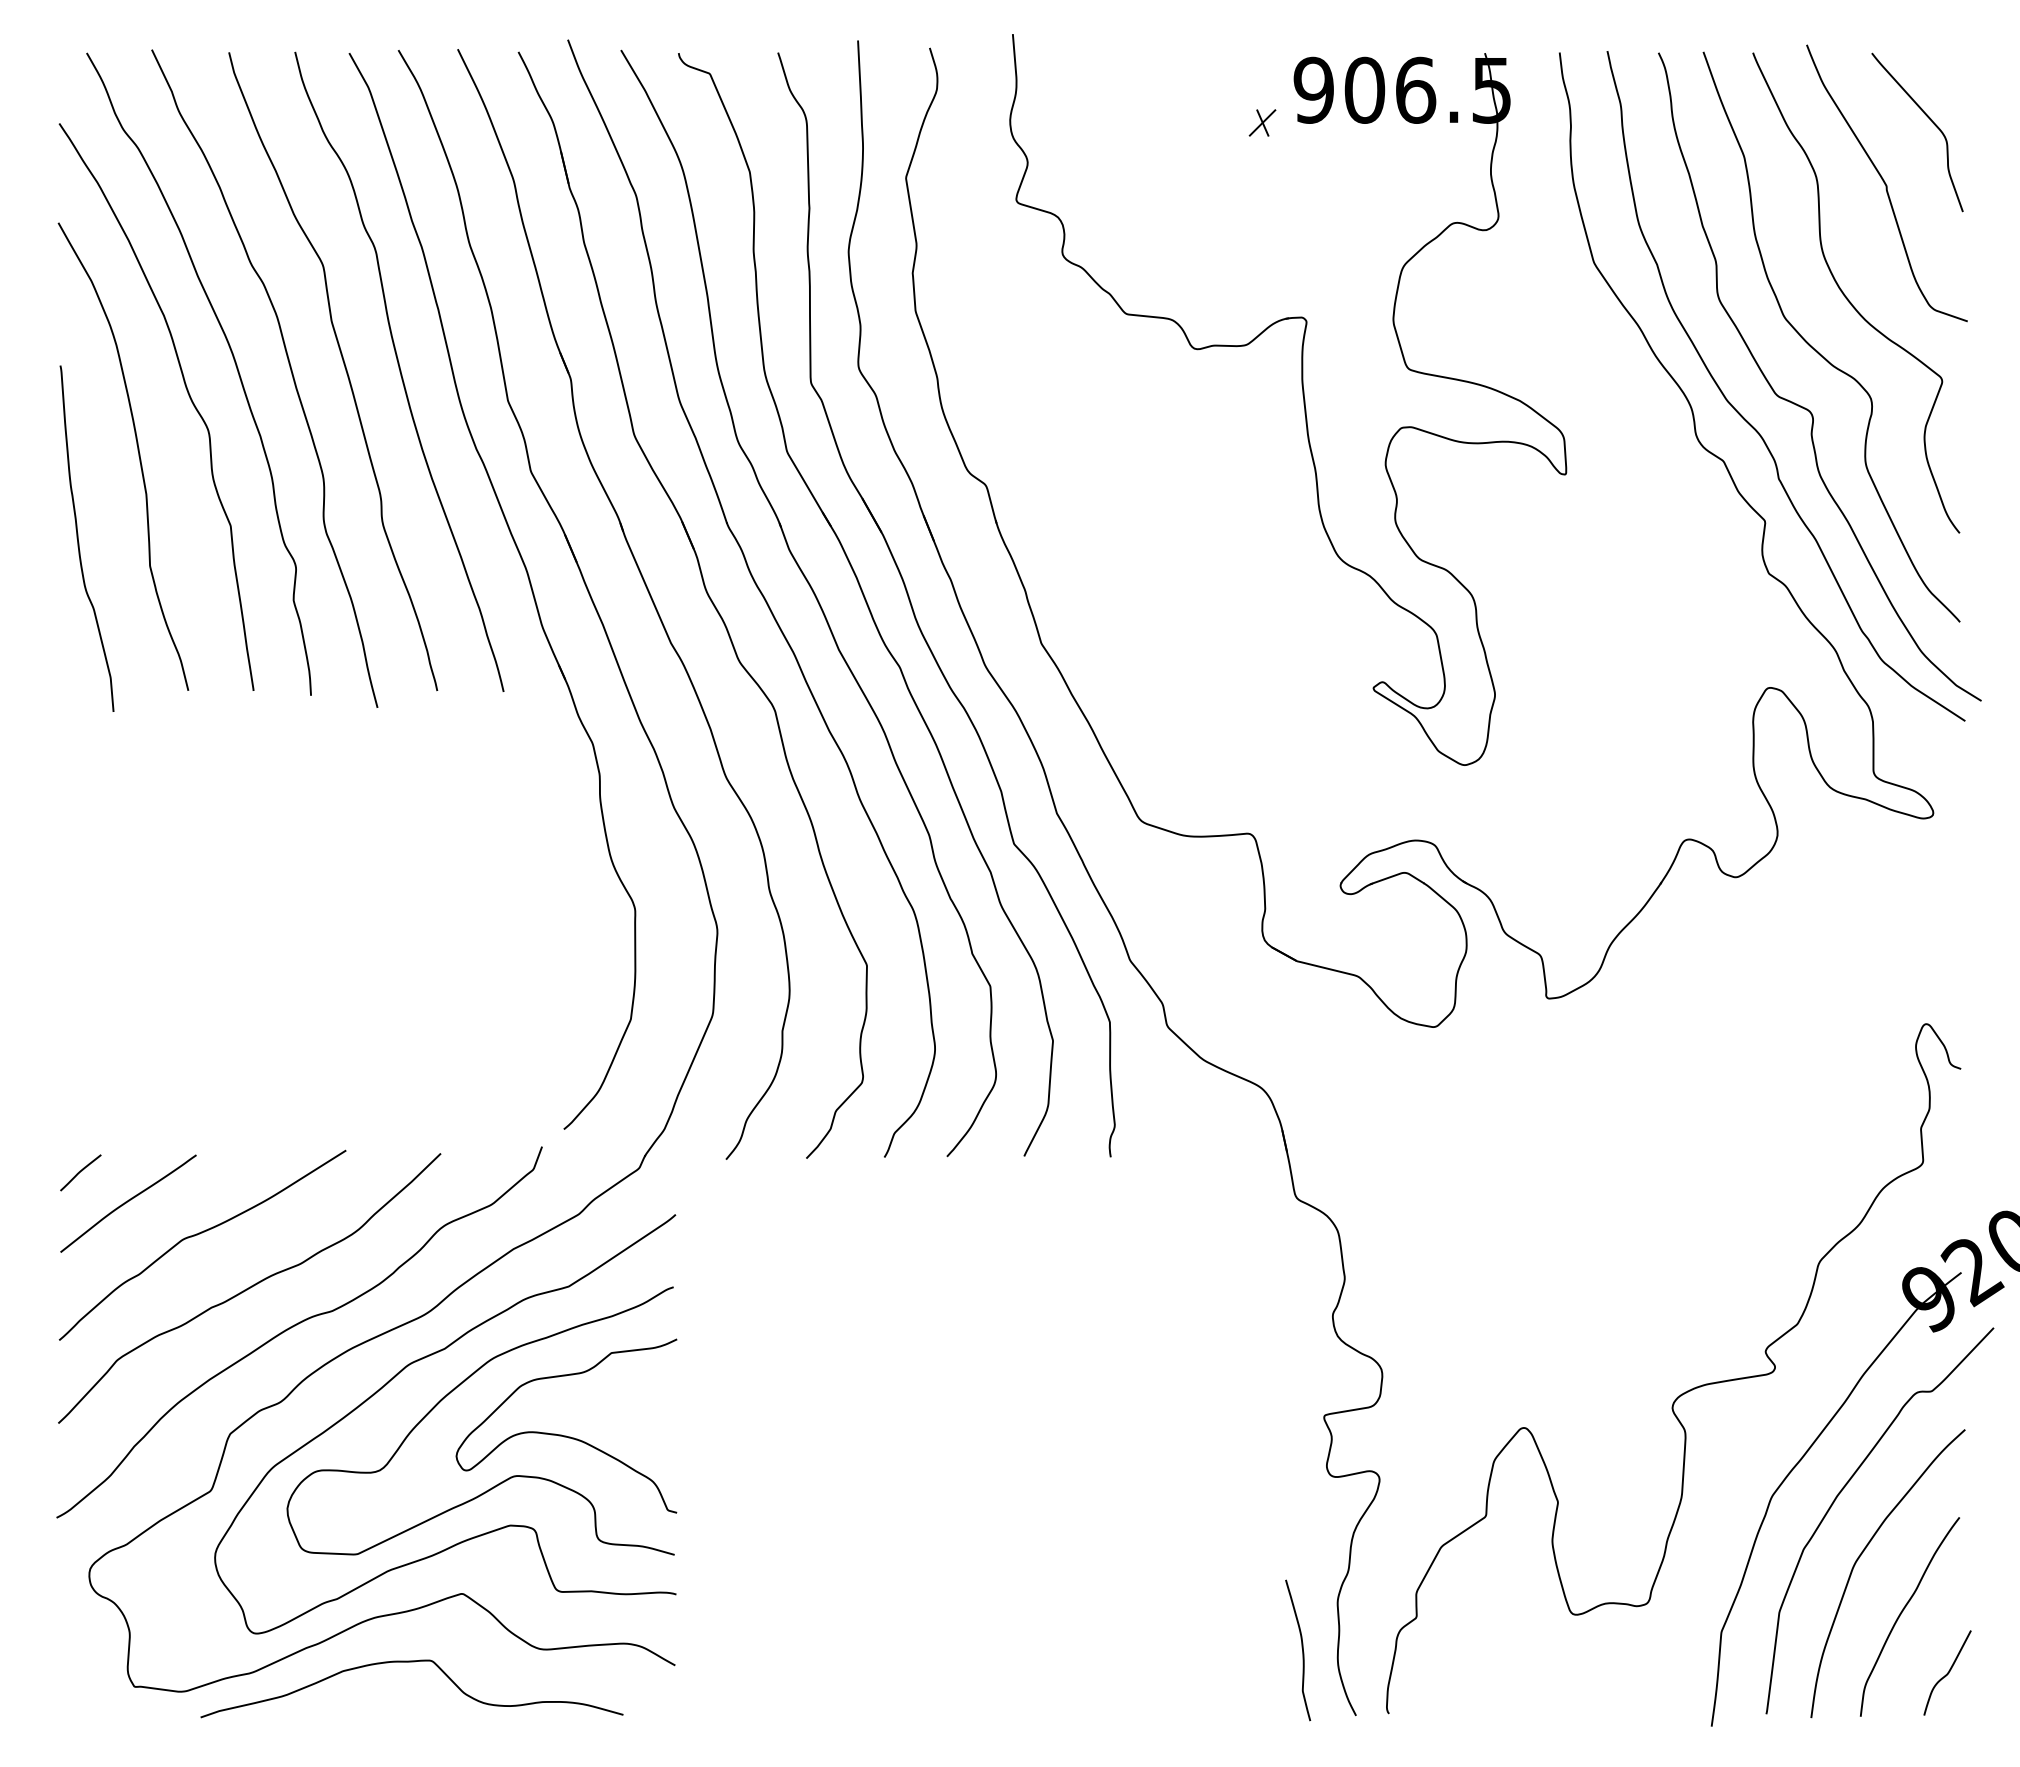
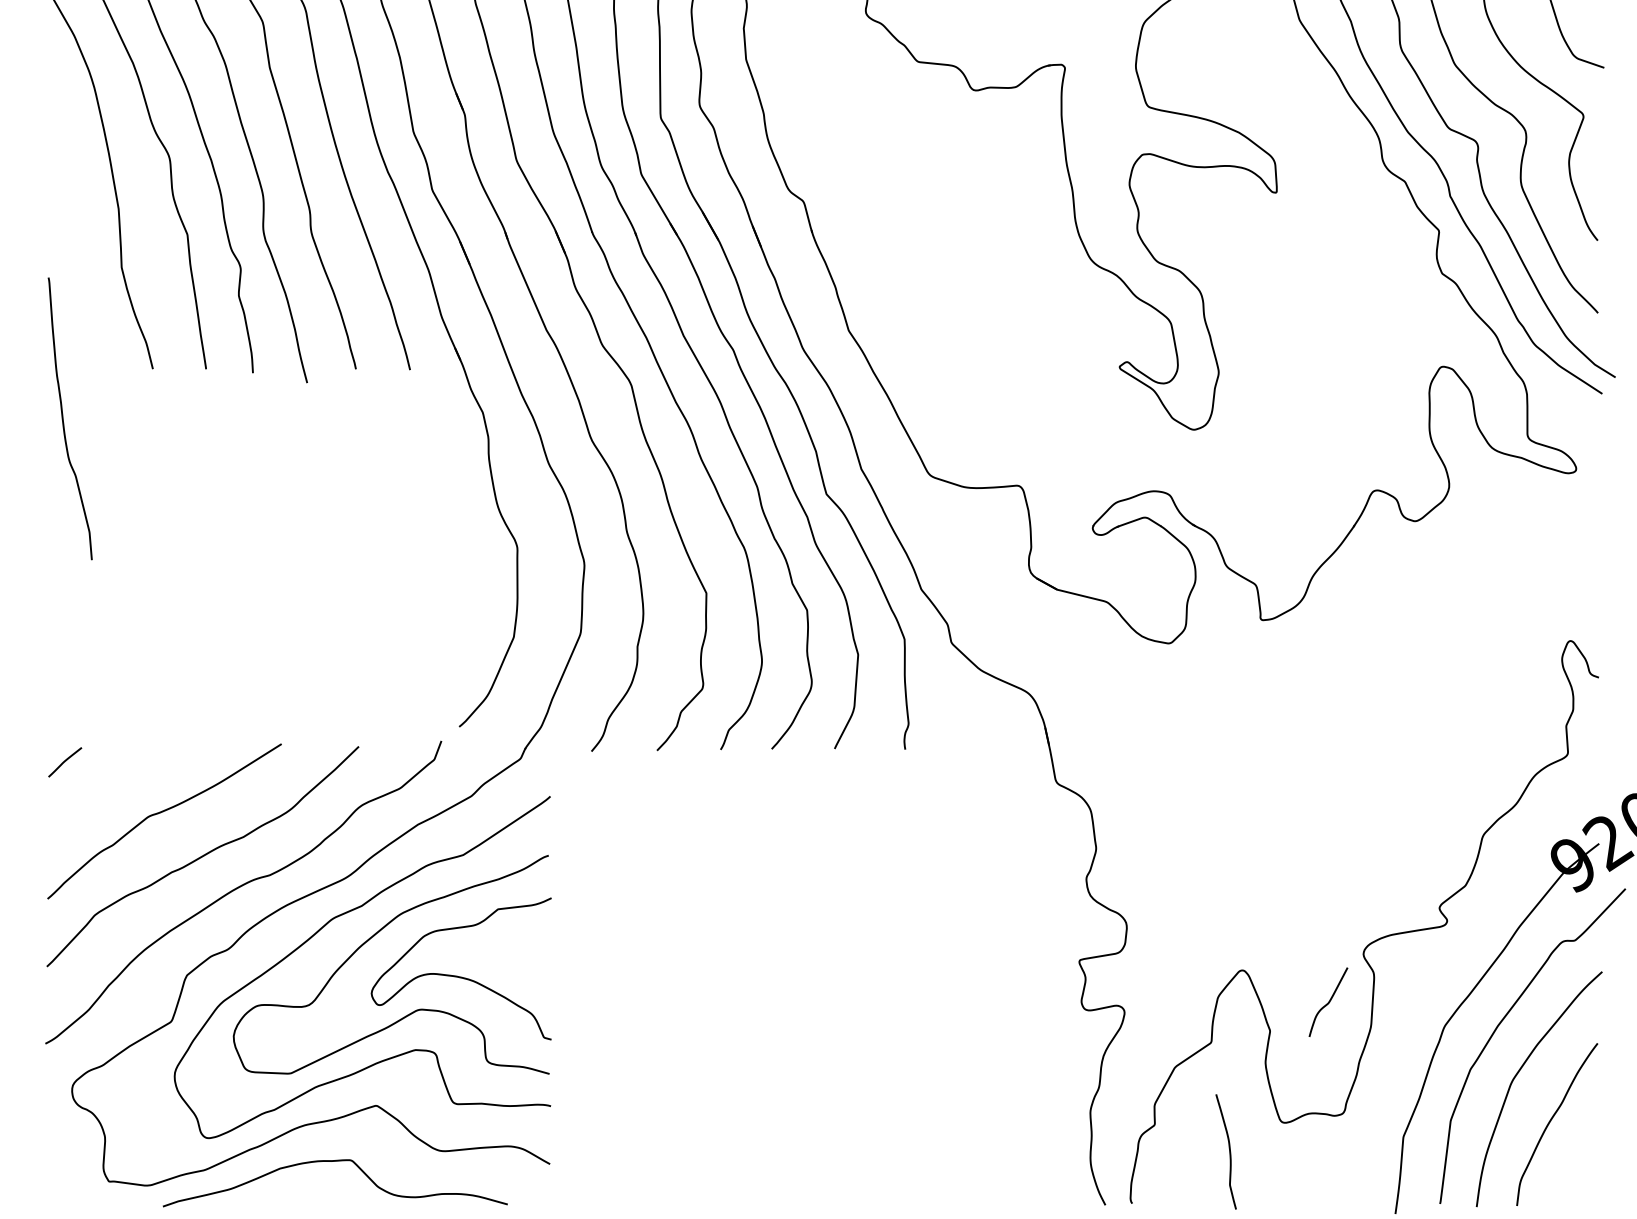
curve: (78, 538) -> (63, 418), moved
curve: (127, 1202) -> (103, 786), removed
curve: (1301, 1648) -> (1228, 1150), moved
curve: (1947, 1672) -> (1328, 1001), moved

